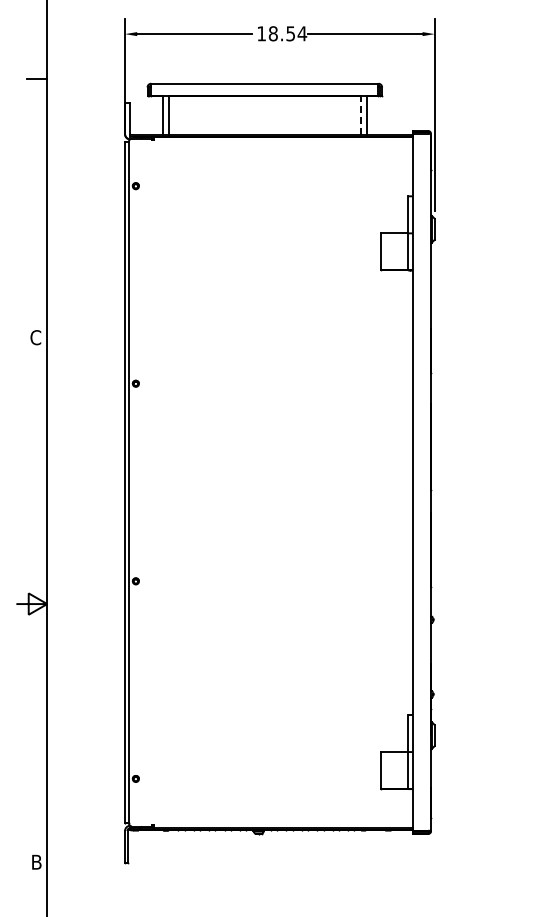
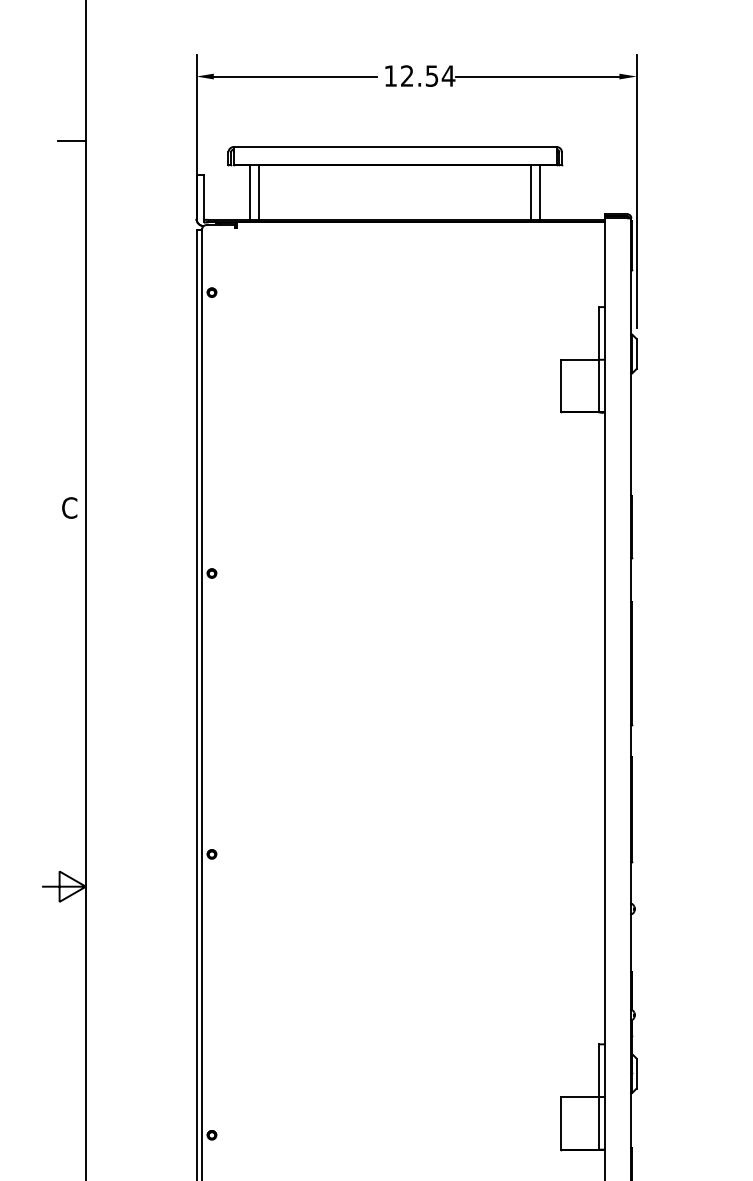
text: (272, 33) -> (406, 75), 18.54 -> 12.54
line: (360, 115) -> (531, 192), dashed -> solid

